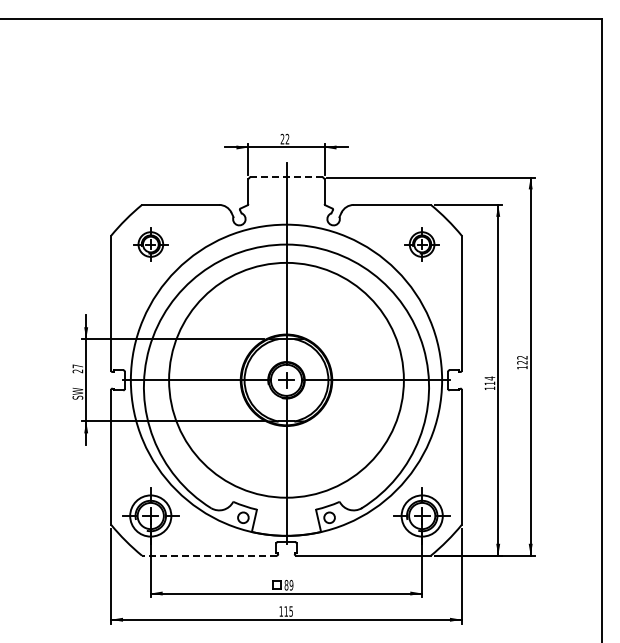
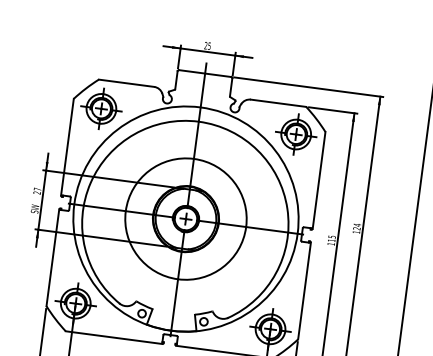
text: (287, 138) -> (209, 45), 22 -> 25
line: (286, 177) -> (205, 73), dashed -> solid
part: (150, 244) -> (101, 108), size x1.67
part: (421, 244) -> (295, 134), size x1.67
text: (522, 357) -> (357, 225), 122 -> 124
text: (489, 378) -> (331, 236), 114 -> 115
circle: (286, 380) -> (185, 219), size x0.71
line: (208, 555) -> (113, 337), dashed -> solid

